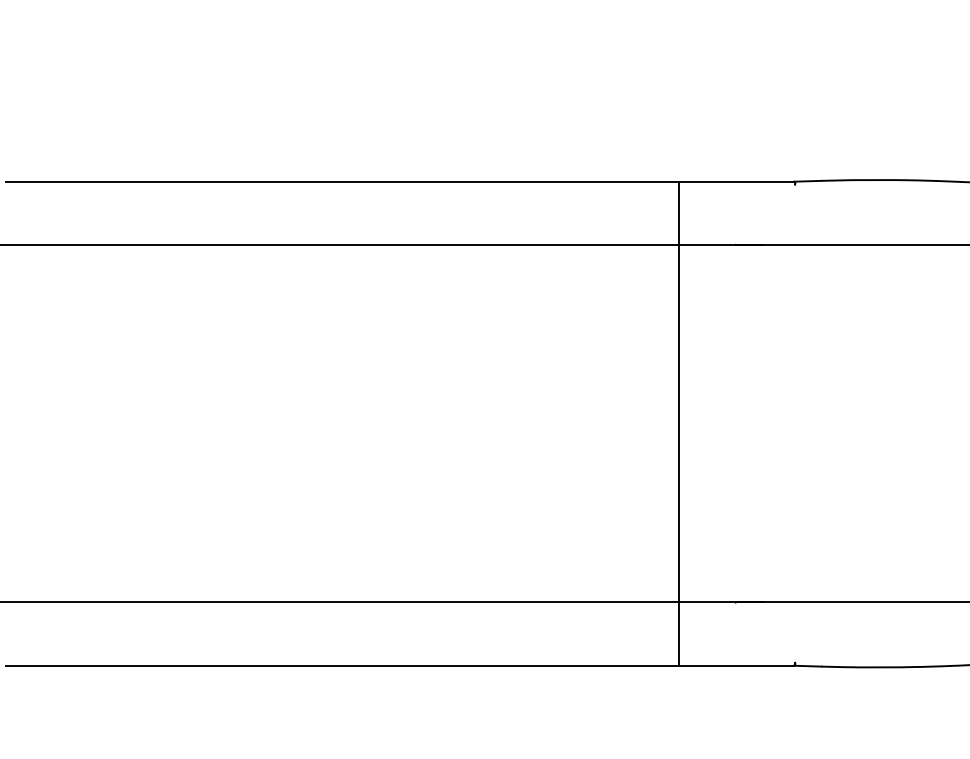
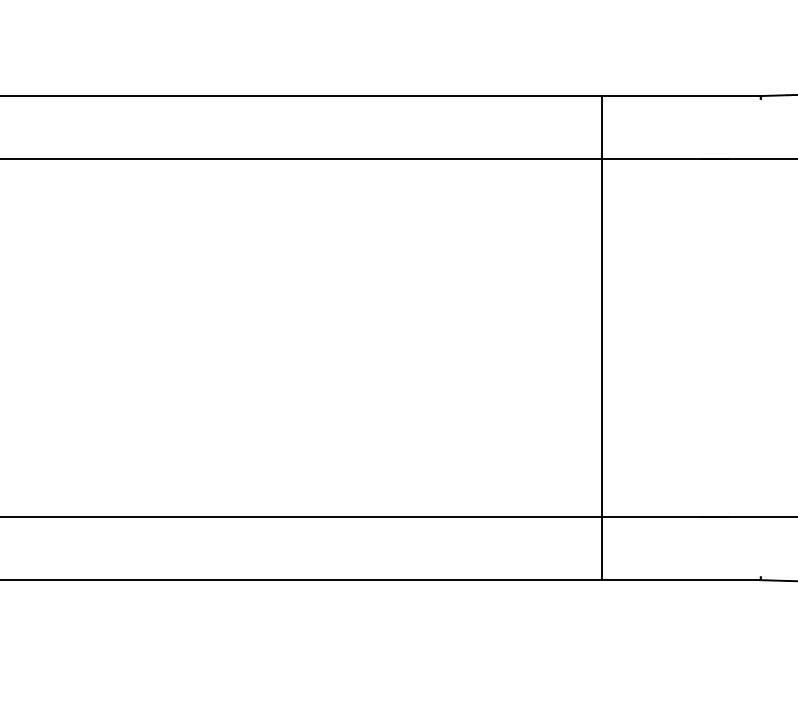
line: (679, 423) -> (602, 337), moved

